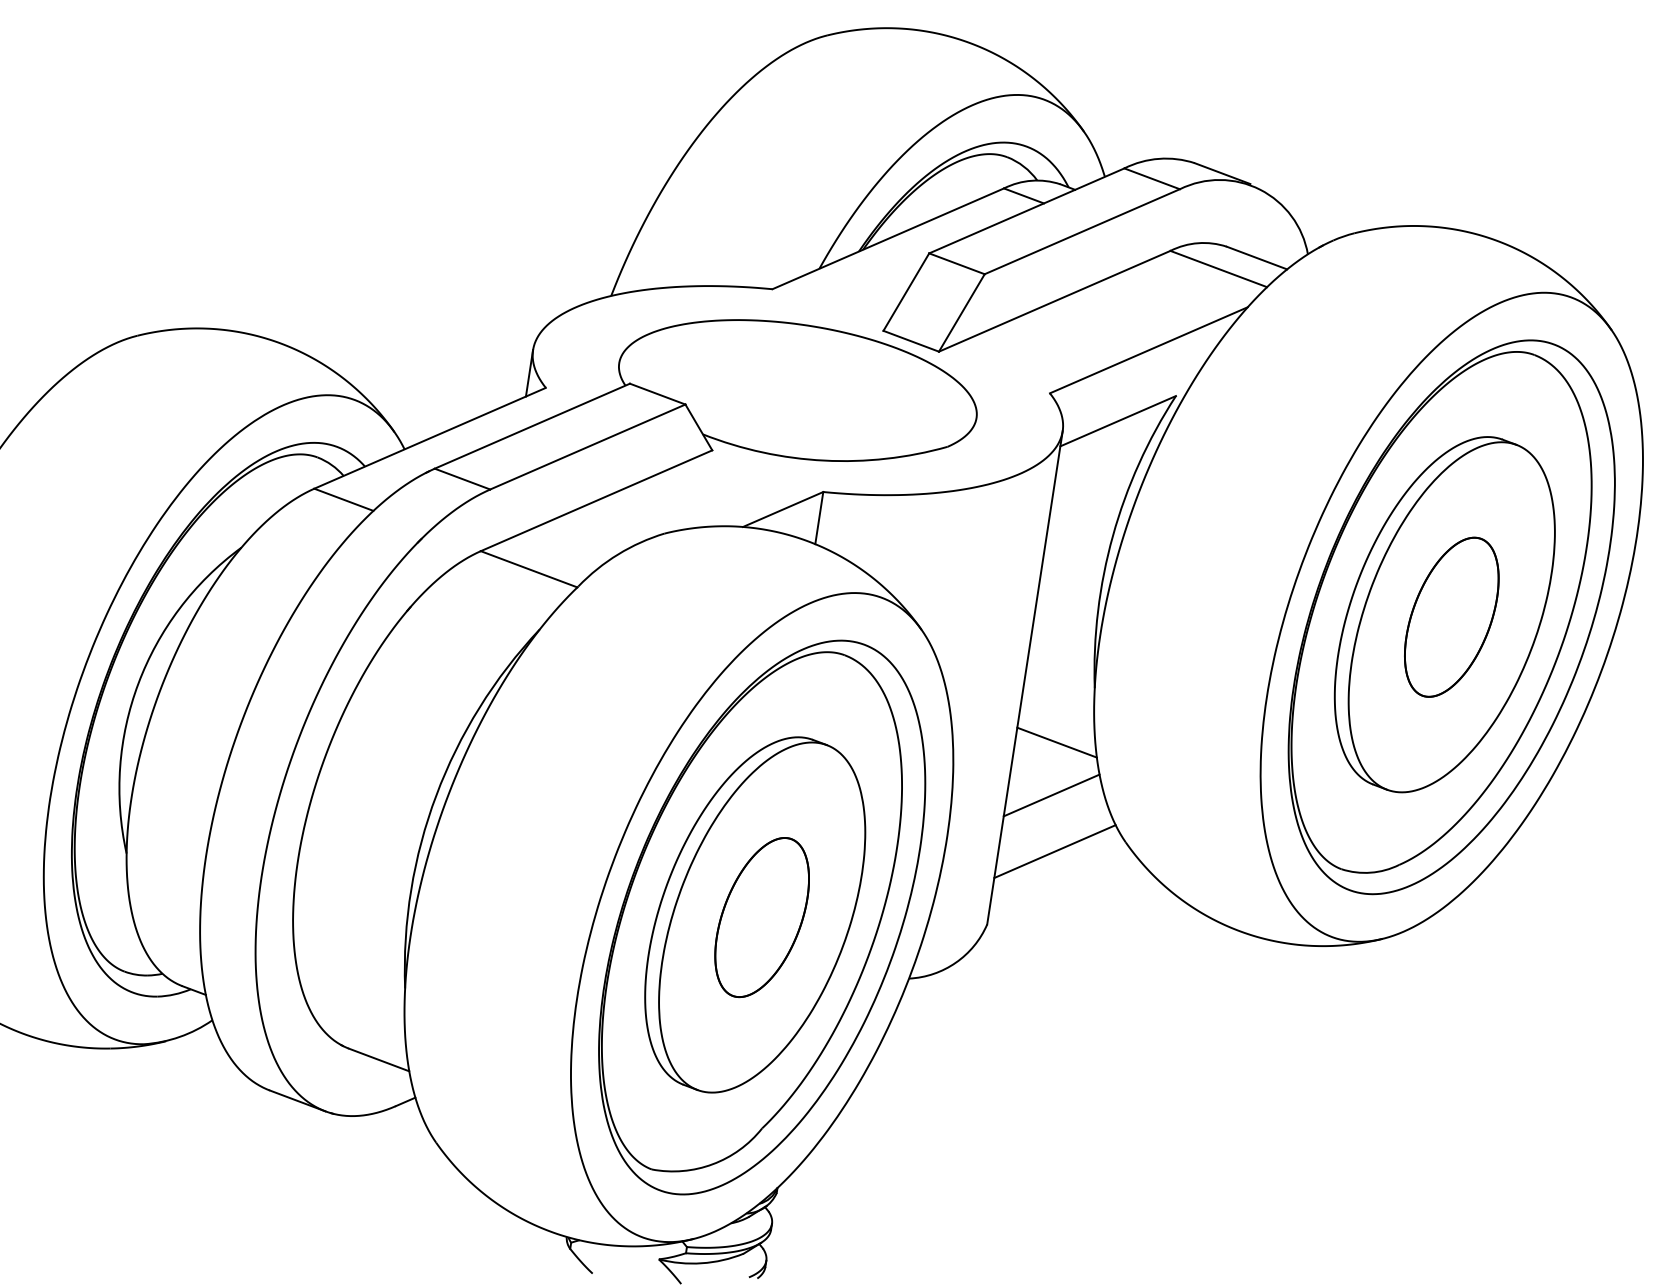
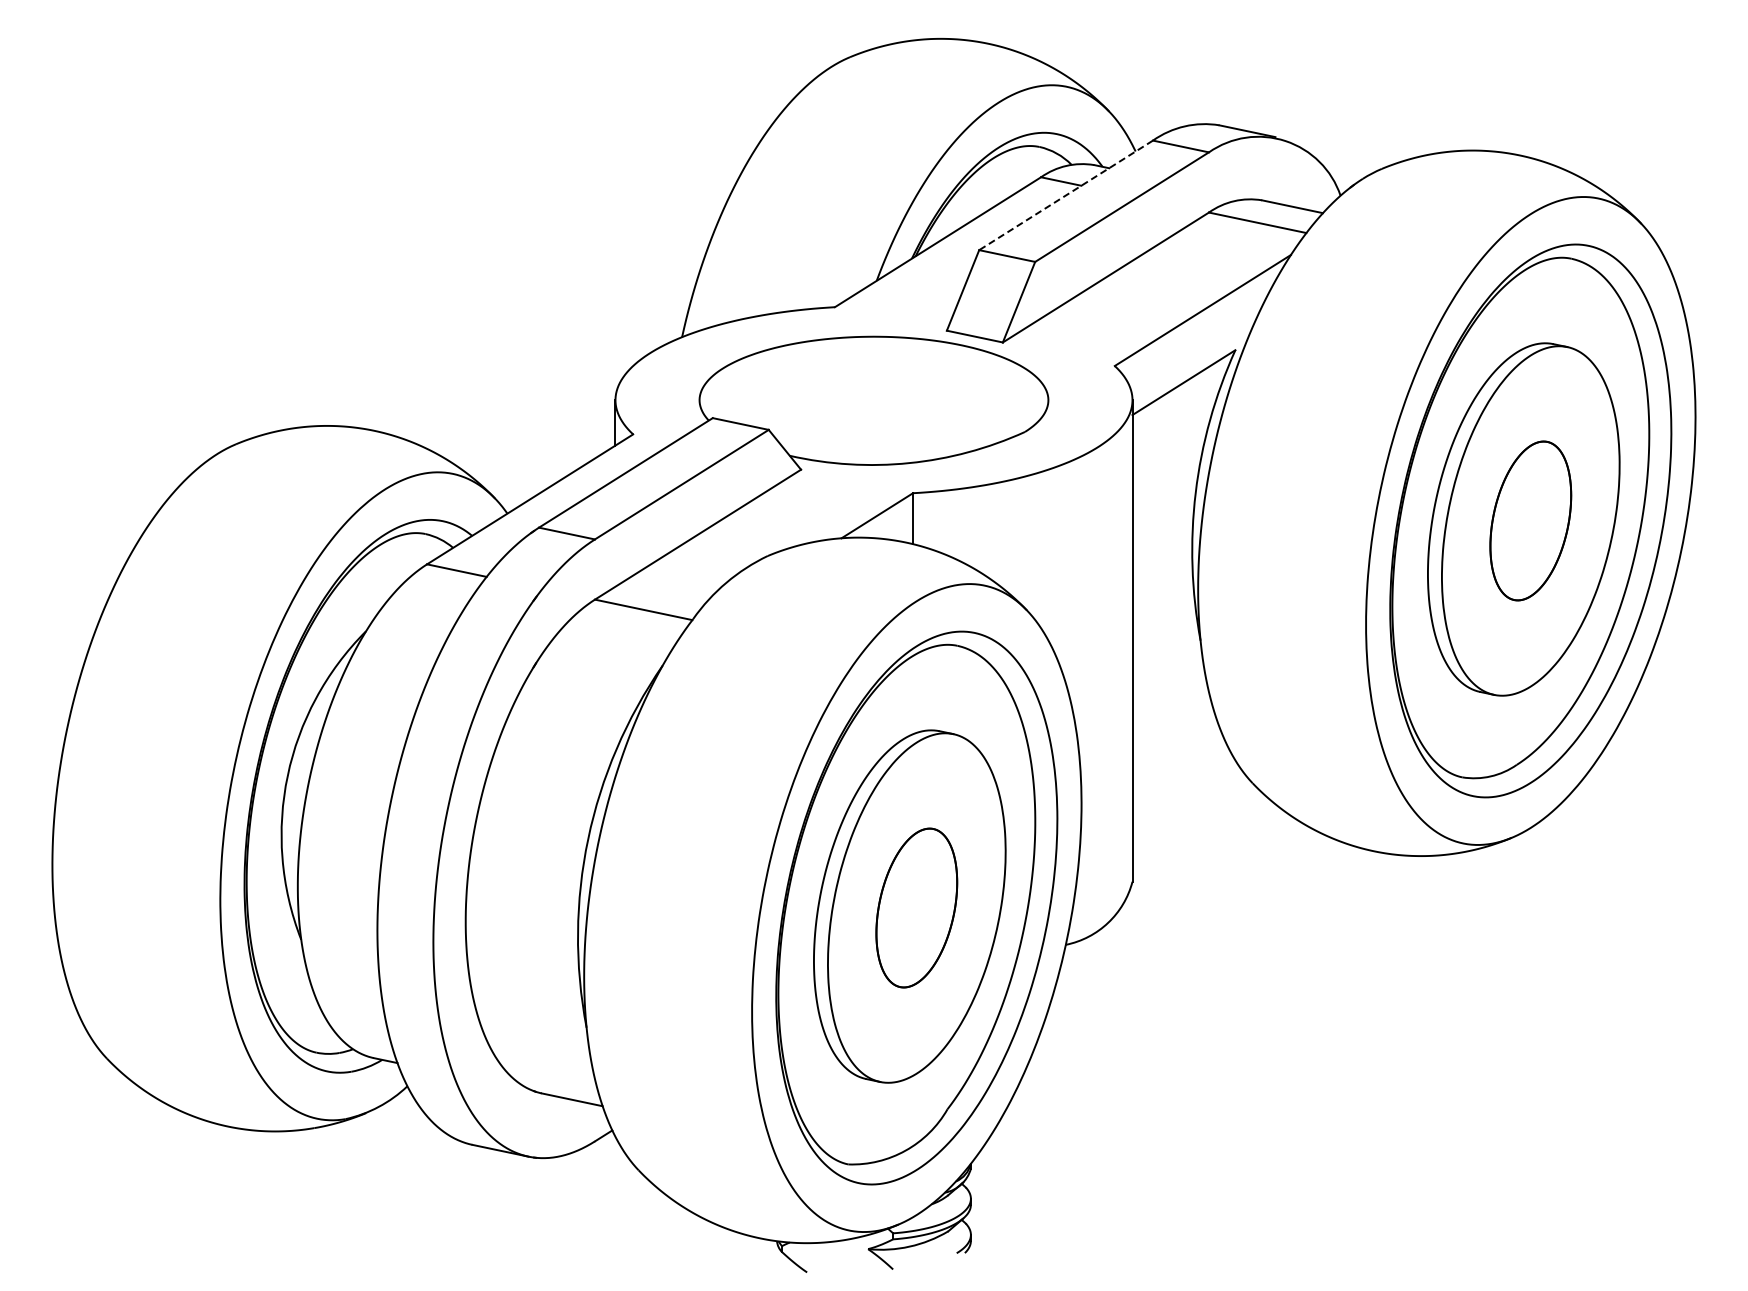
line: (1027, 211) -> (1066, 195), solid -> dashed
line: (1057, 741) -> (1172, 697), removed
line: (1050, 795) -> (1174, 749), removed
line: (1054, 851) -> (1186, 802), removed

